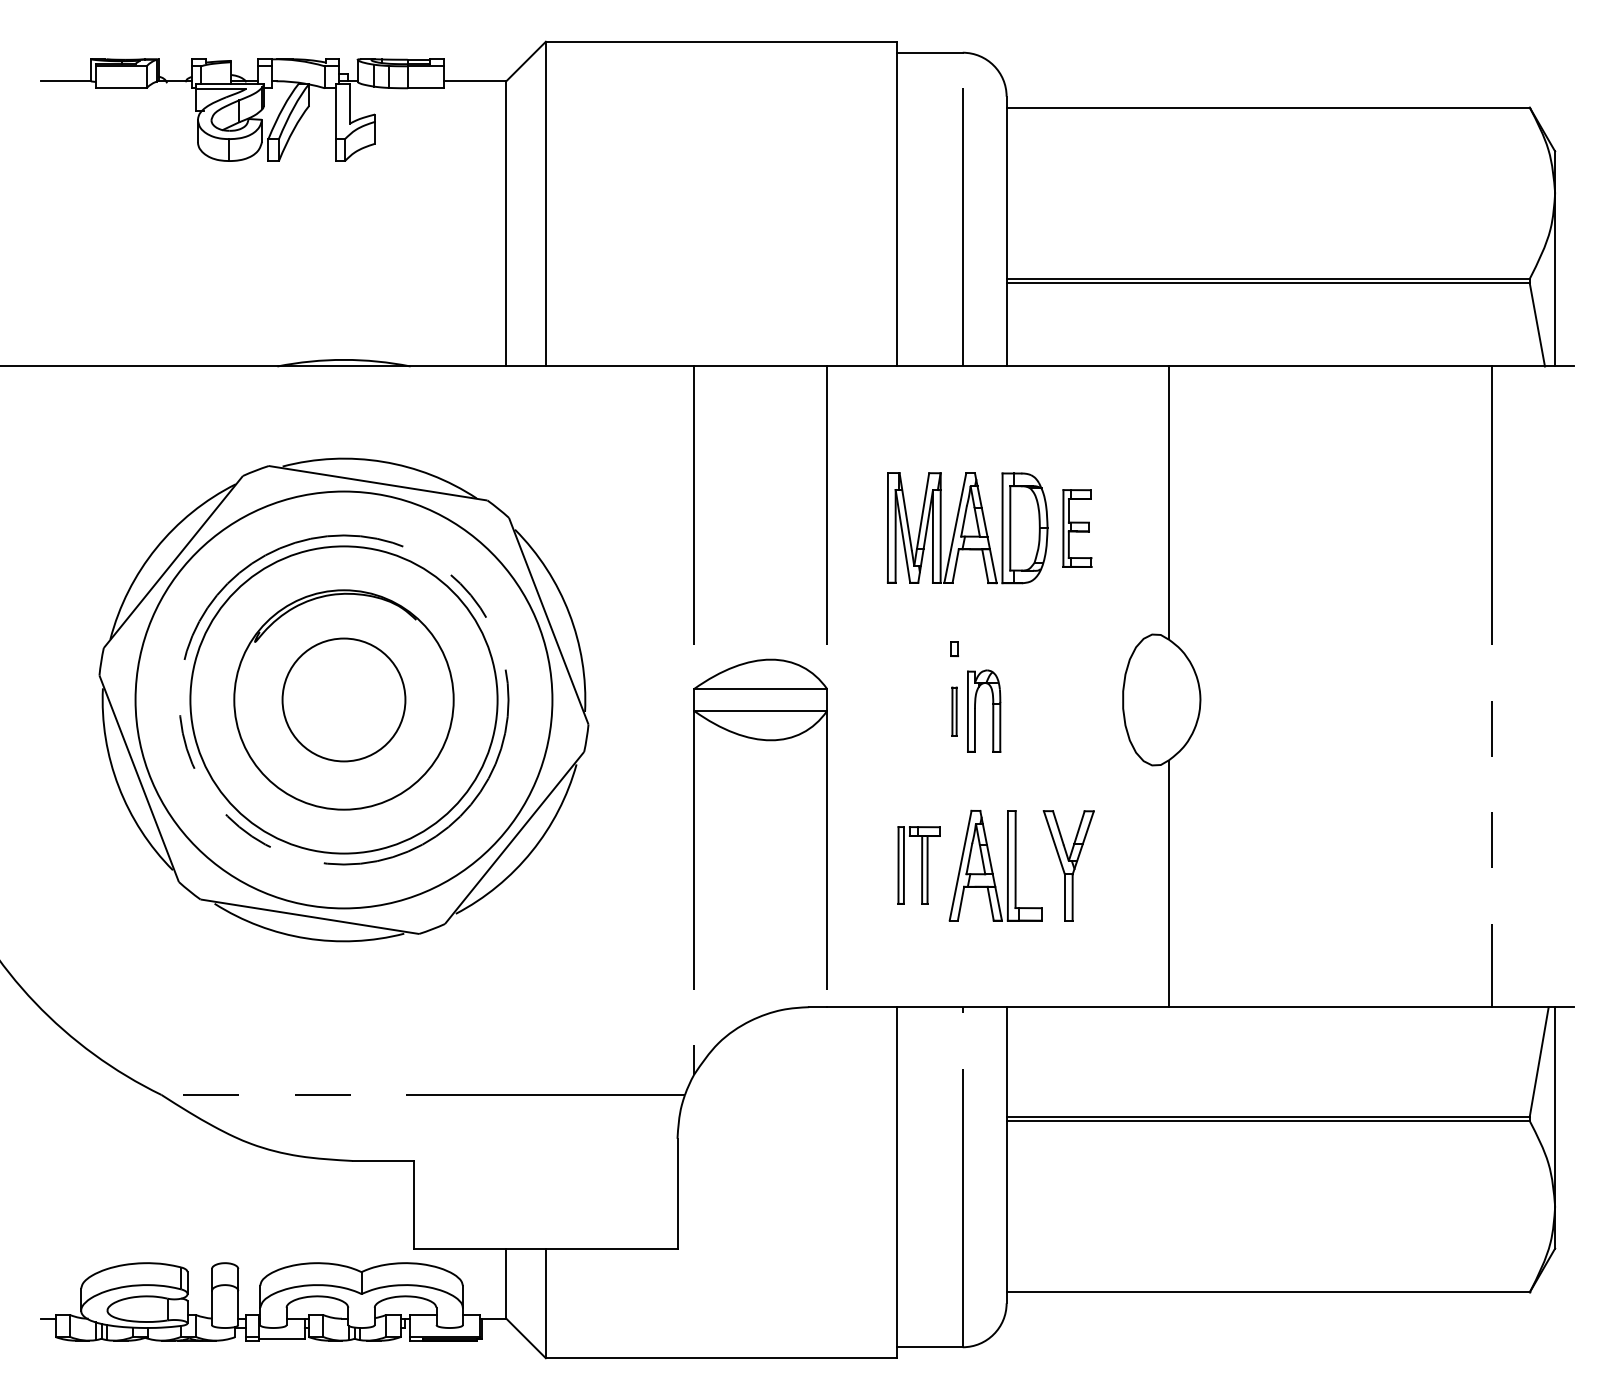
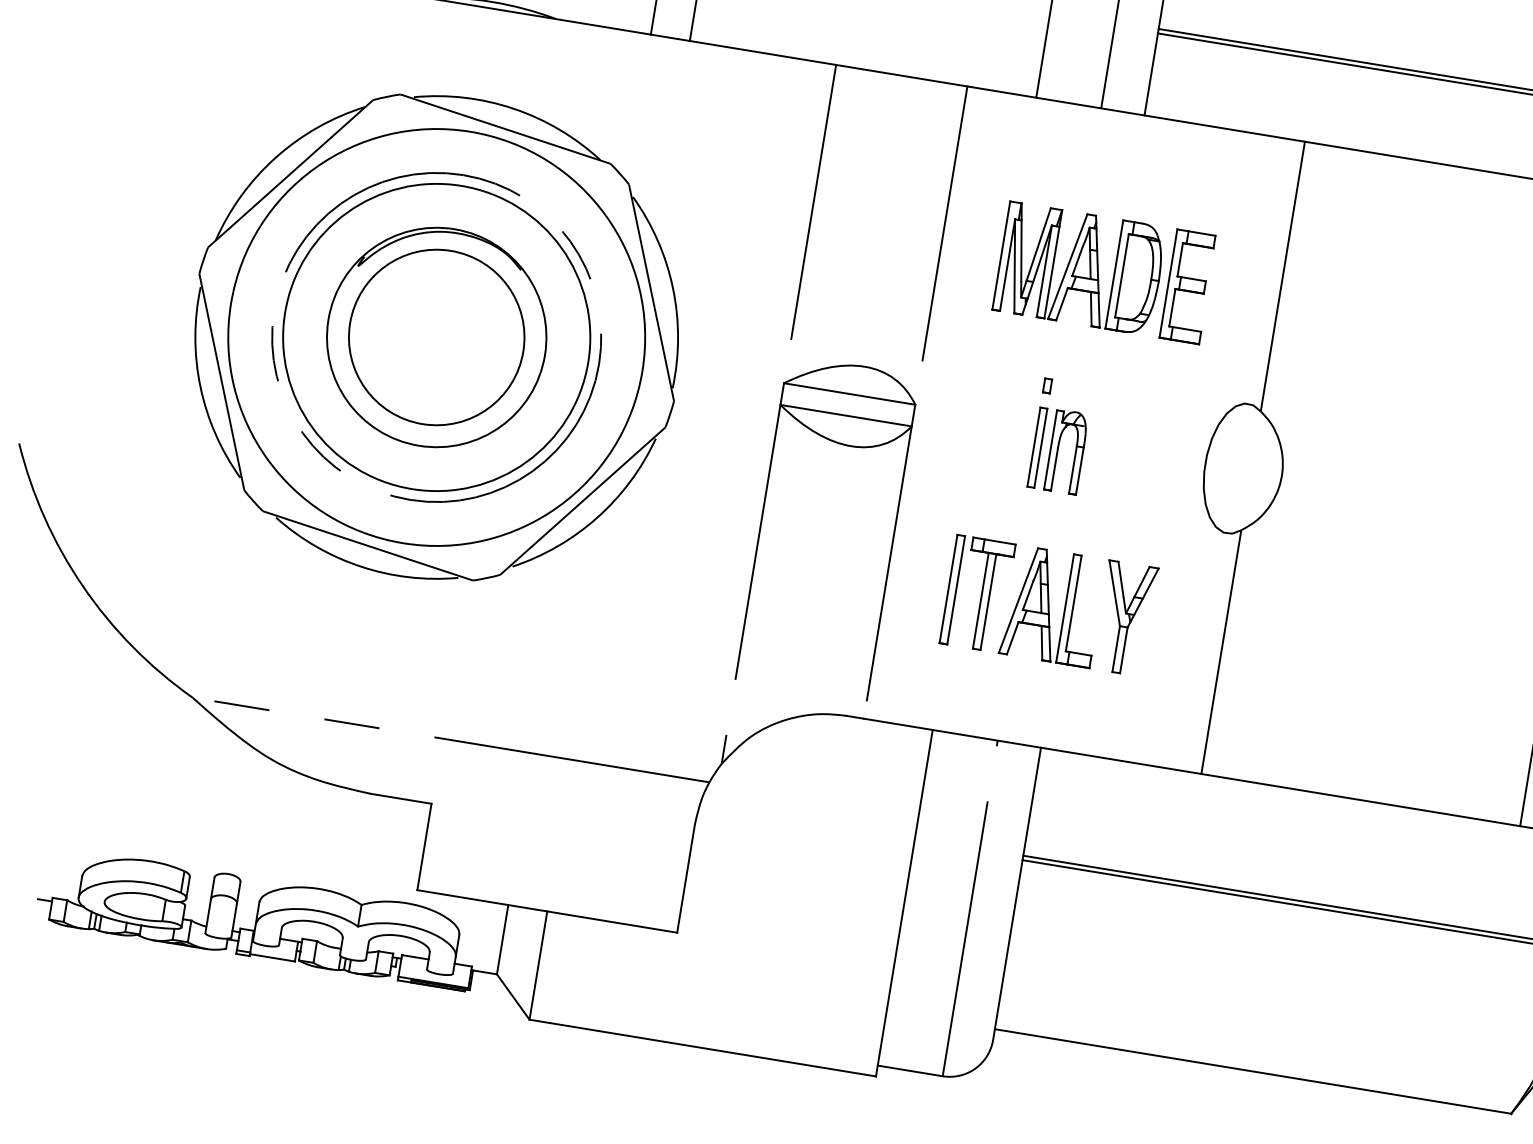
part: (1077, 528) -> (1188, 286), size x1.43
circle: (343, 699) -> (436, 336), size x1.43
part: (954, 711) -> (1037, 447), size x1.67
part: (918, 865) -> (976, 593), size x1.43

